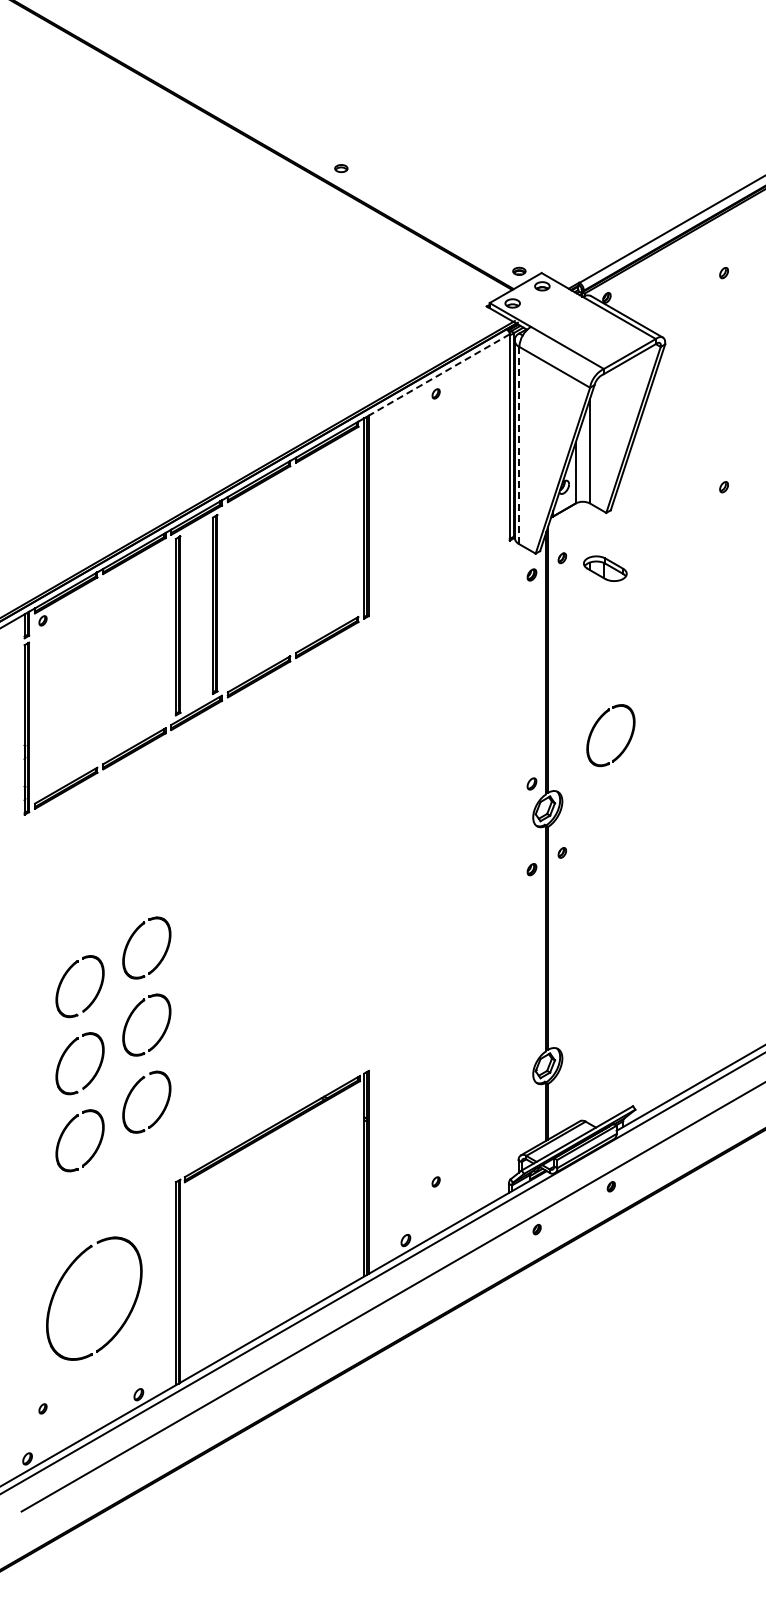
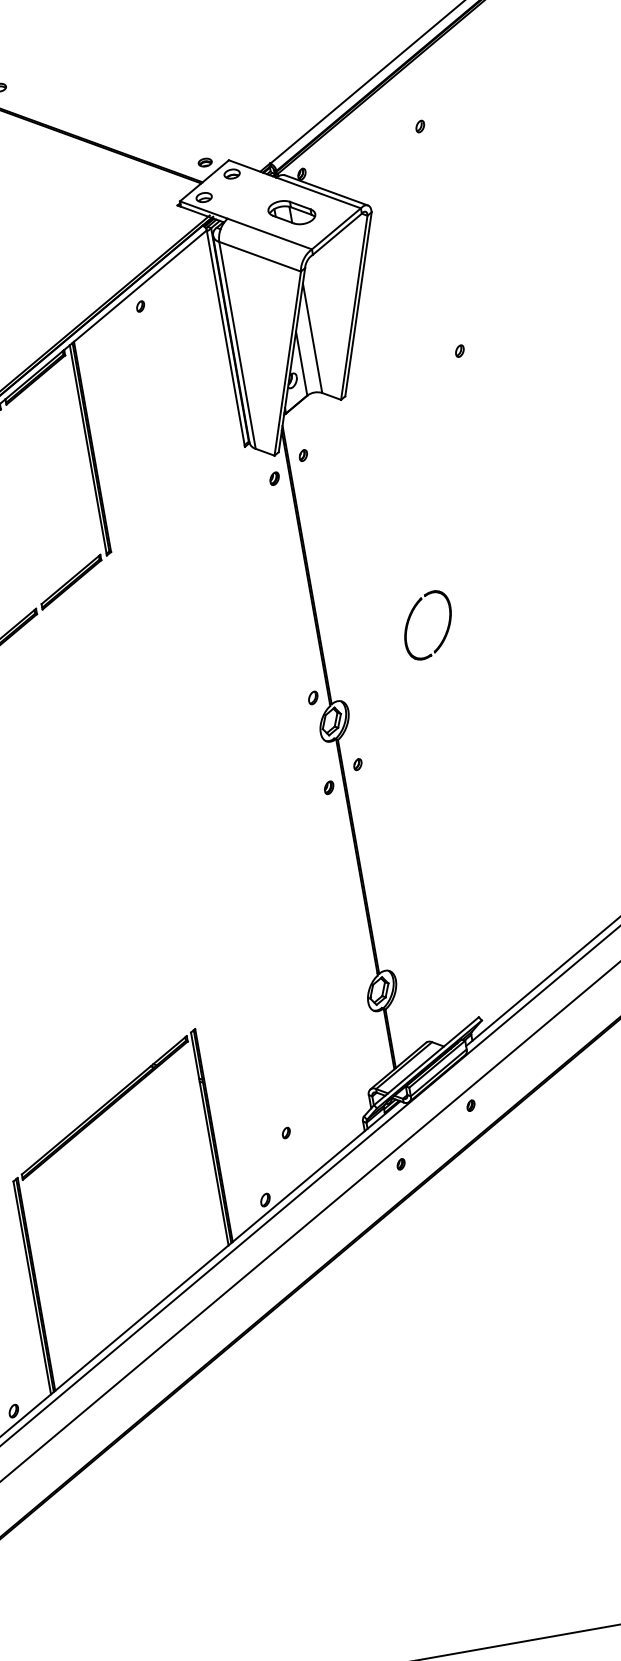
line: (438, 375) -> (139, 286), dashed -> solid
line: (519, 445) -> (237, 345), dashed -> solid
part: (605, 568) -> (292, 212), moved
part: (595, 727) -> (410, 619), moved

